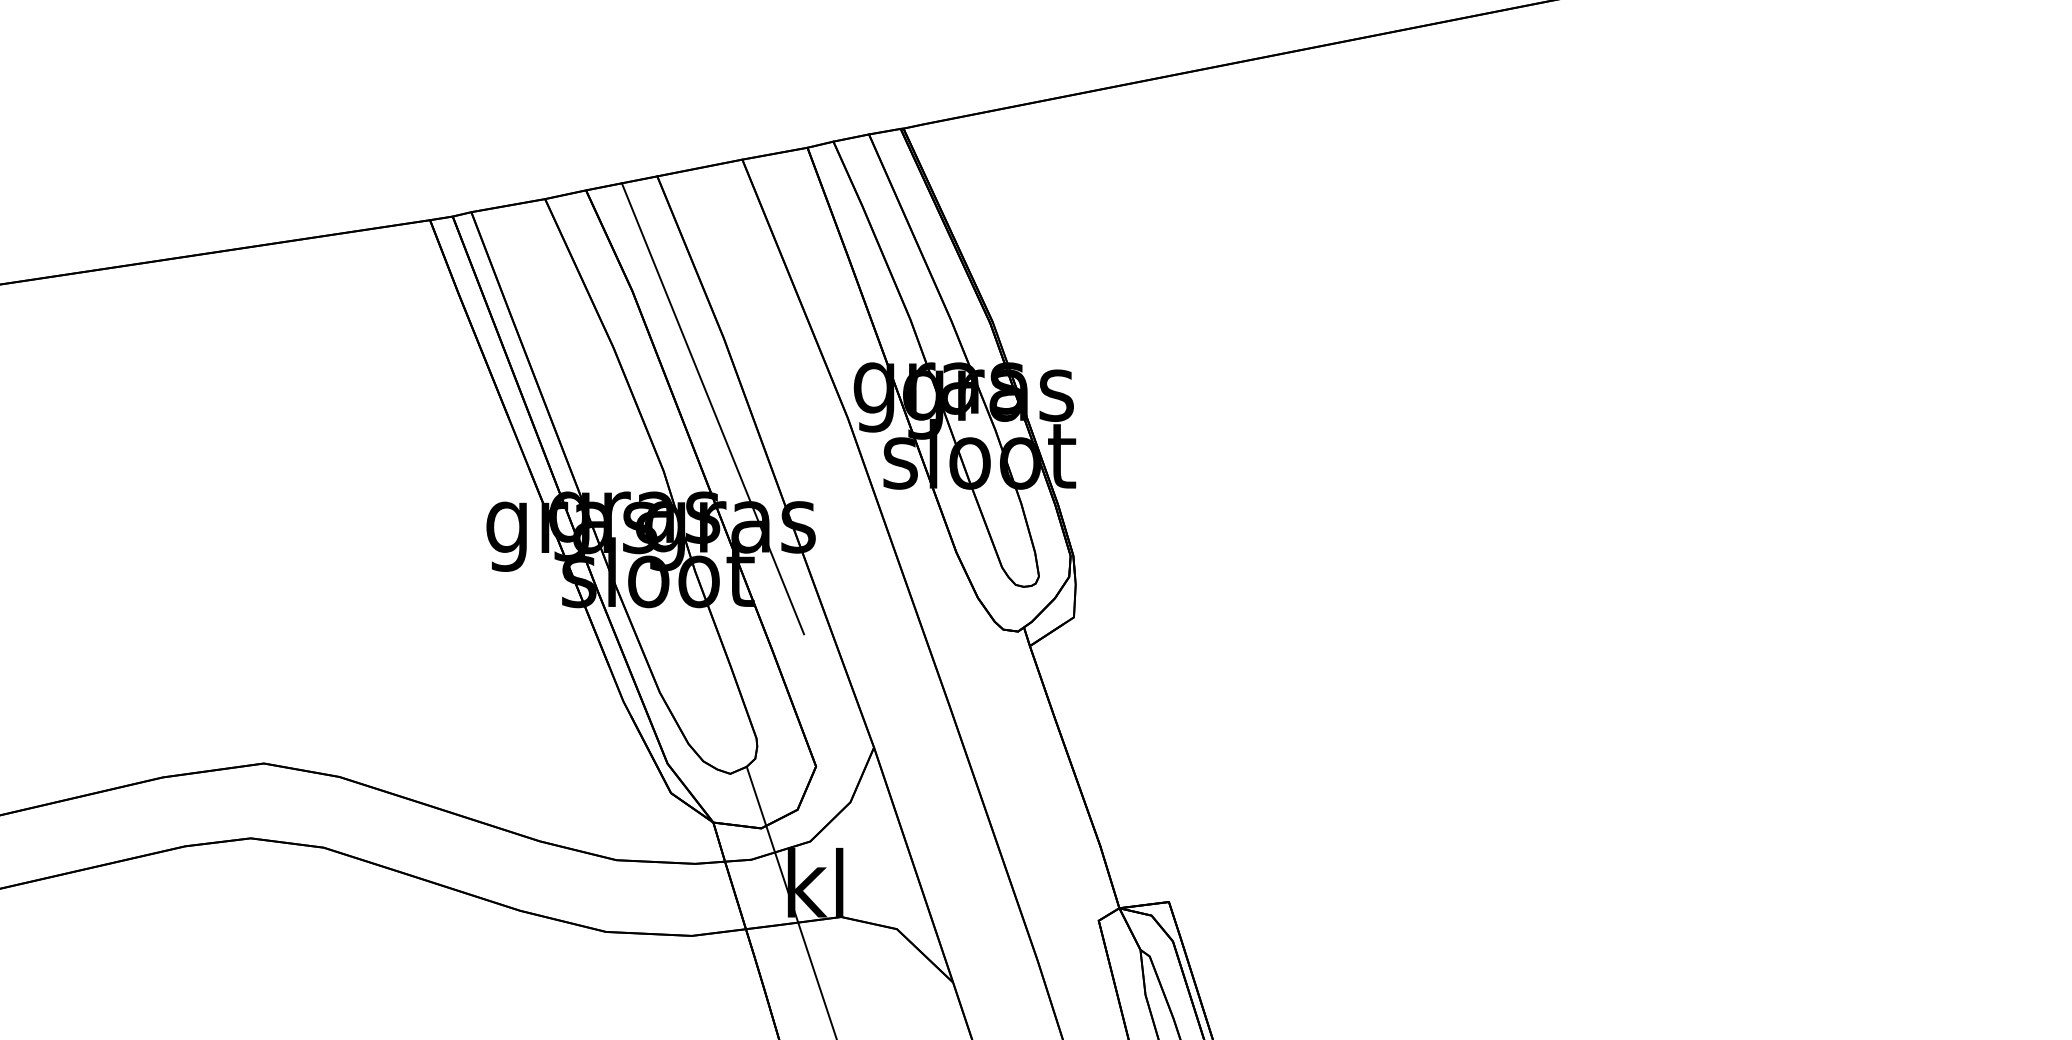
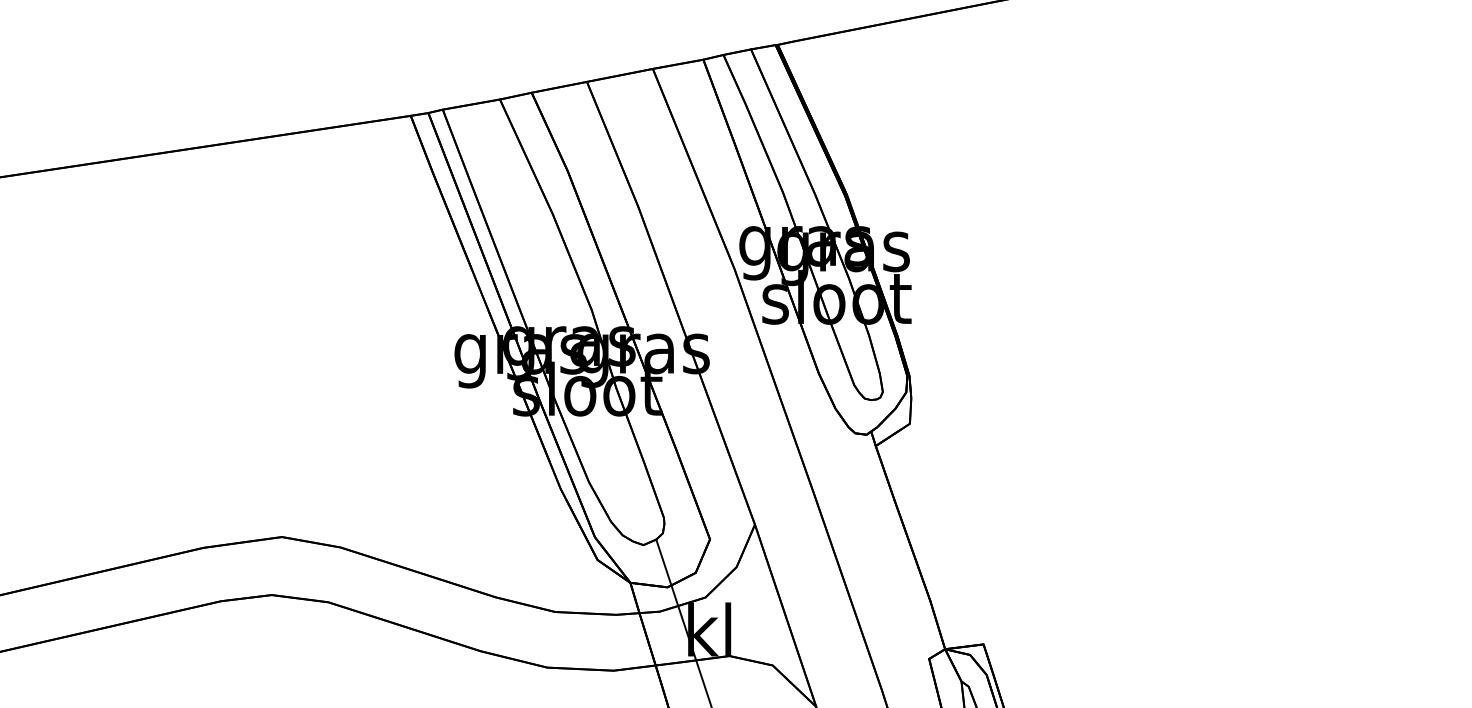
line: (712, 408) -> (629, 261), removed

